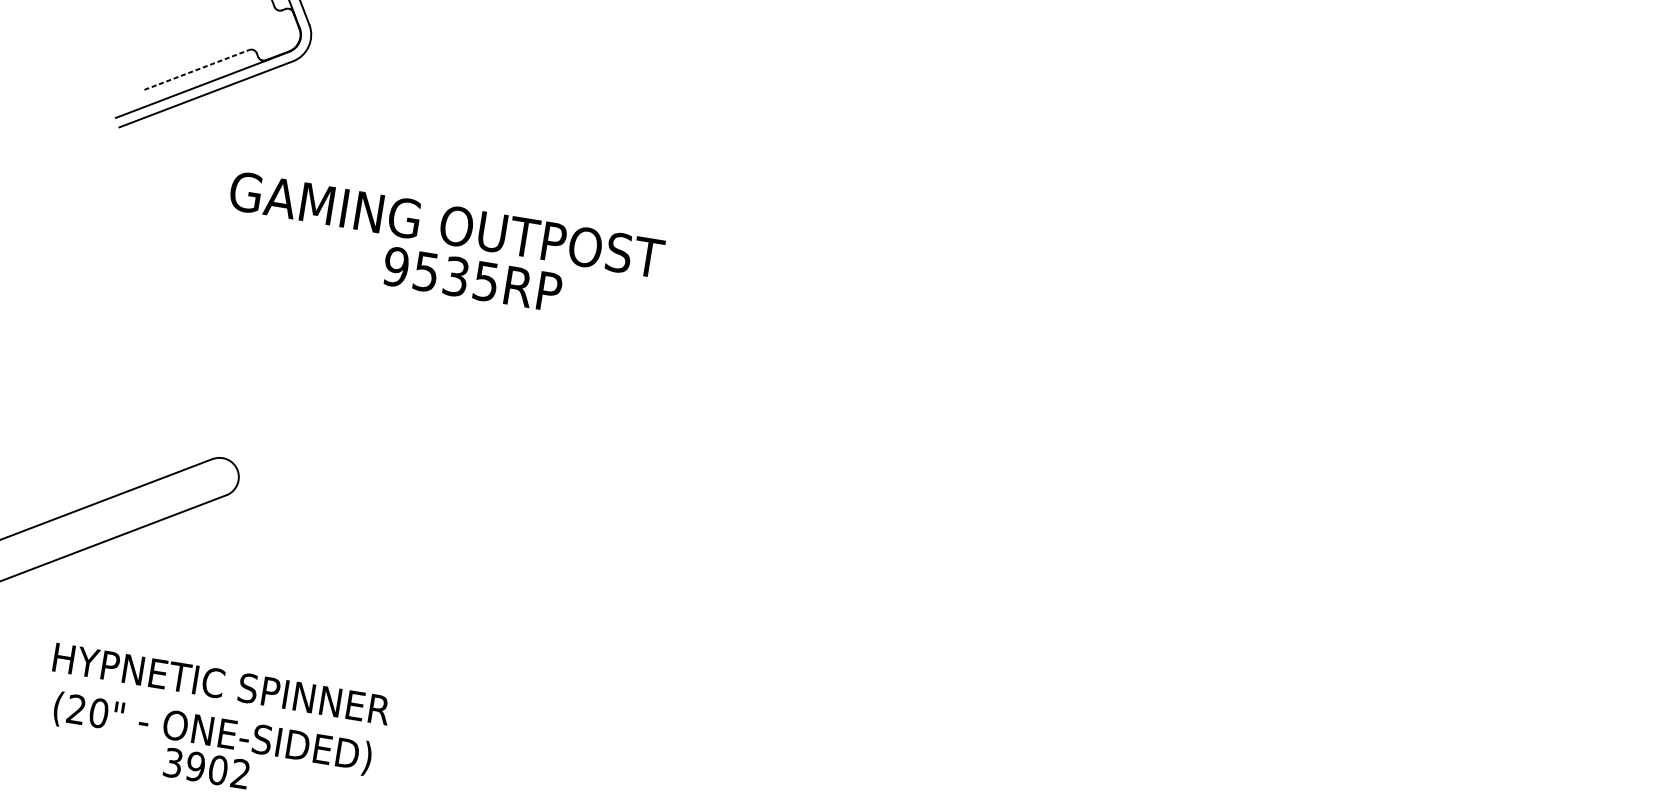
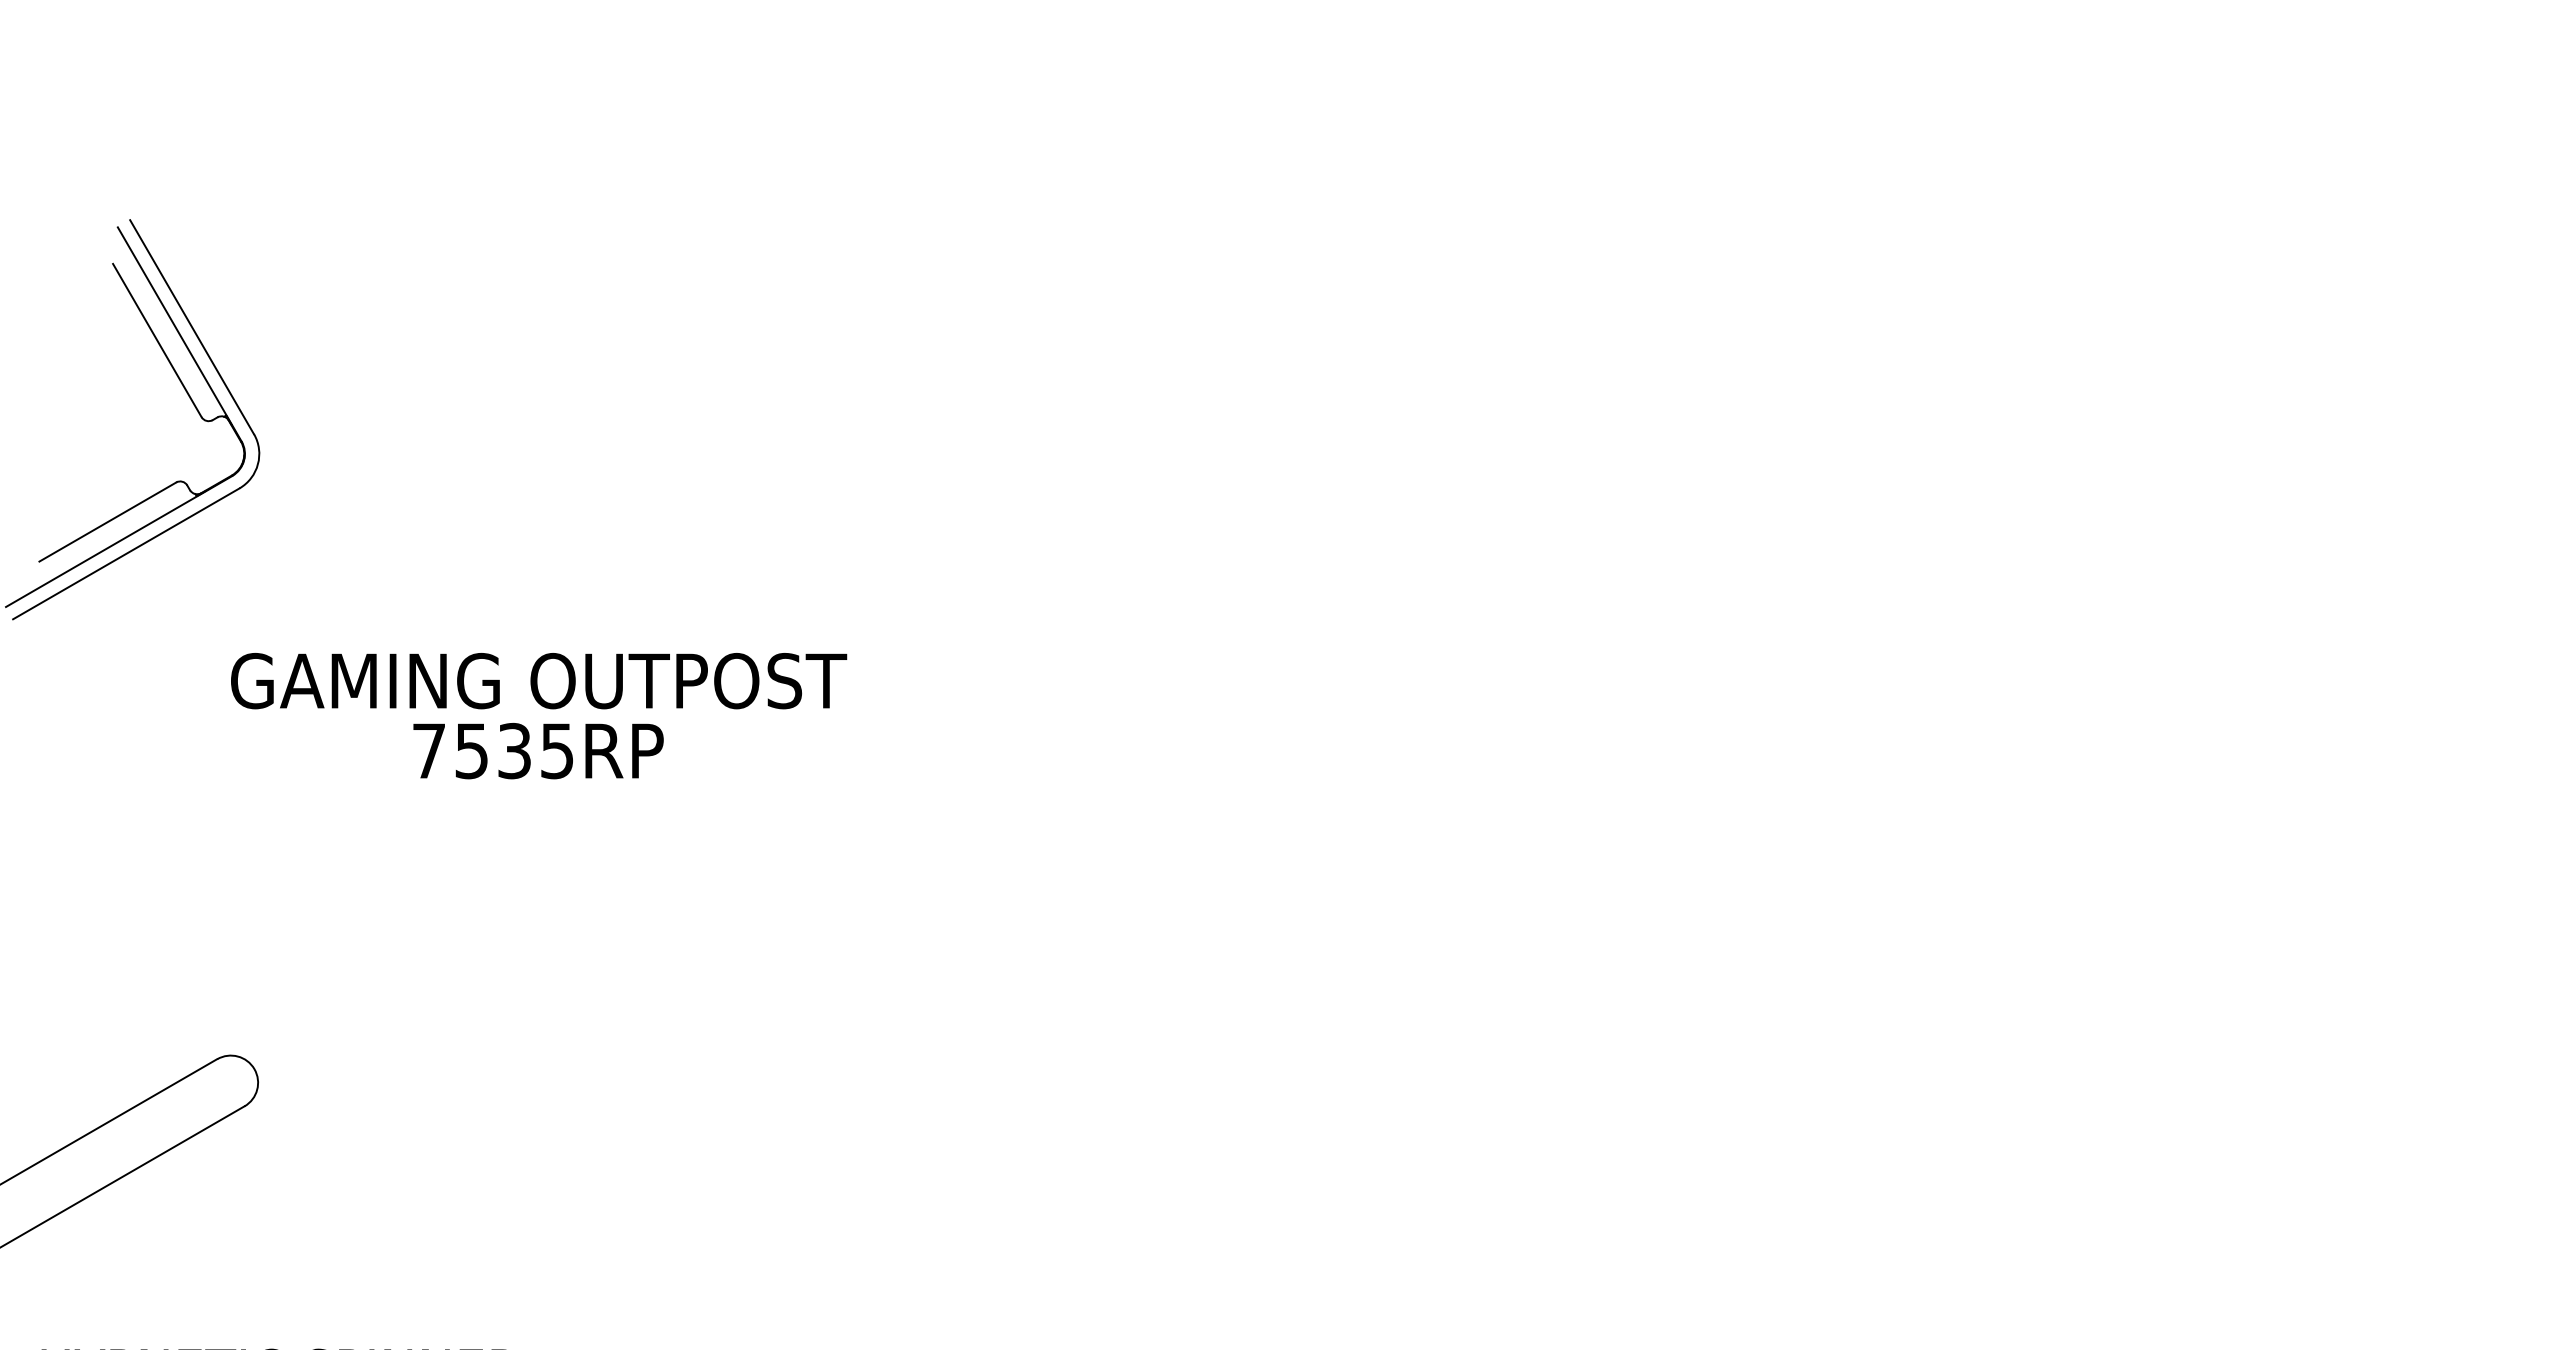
line: (196, 70) -> (107, 522), dashed -> solid
text: (447, 225) -> (539, 681), moved
text: (395, 266) -> (428, 750), 9535RP -> 7535RP

